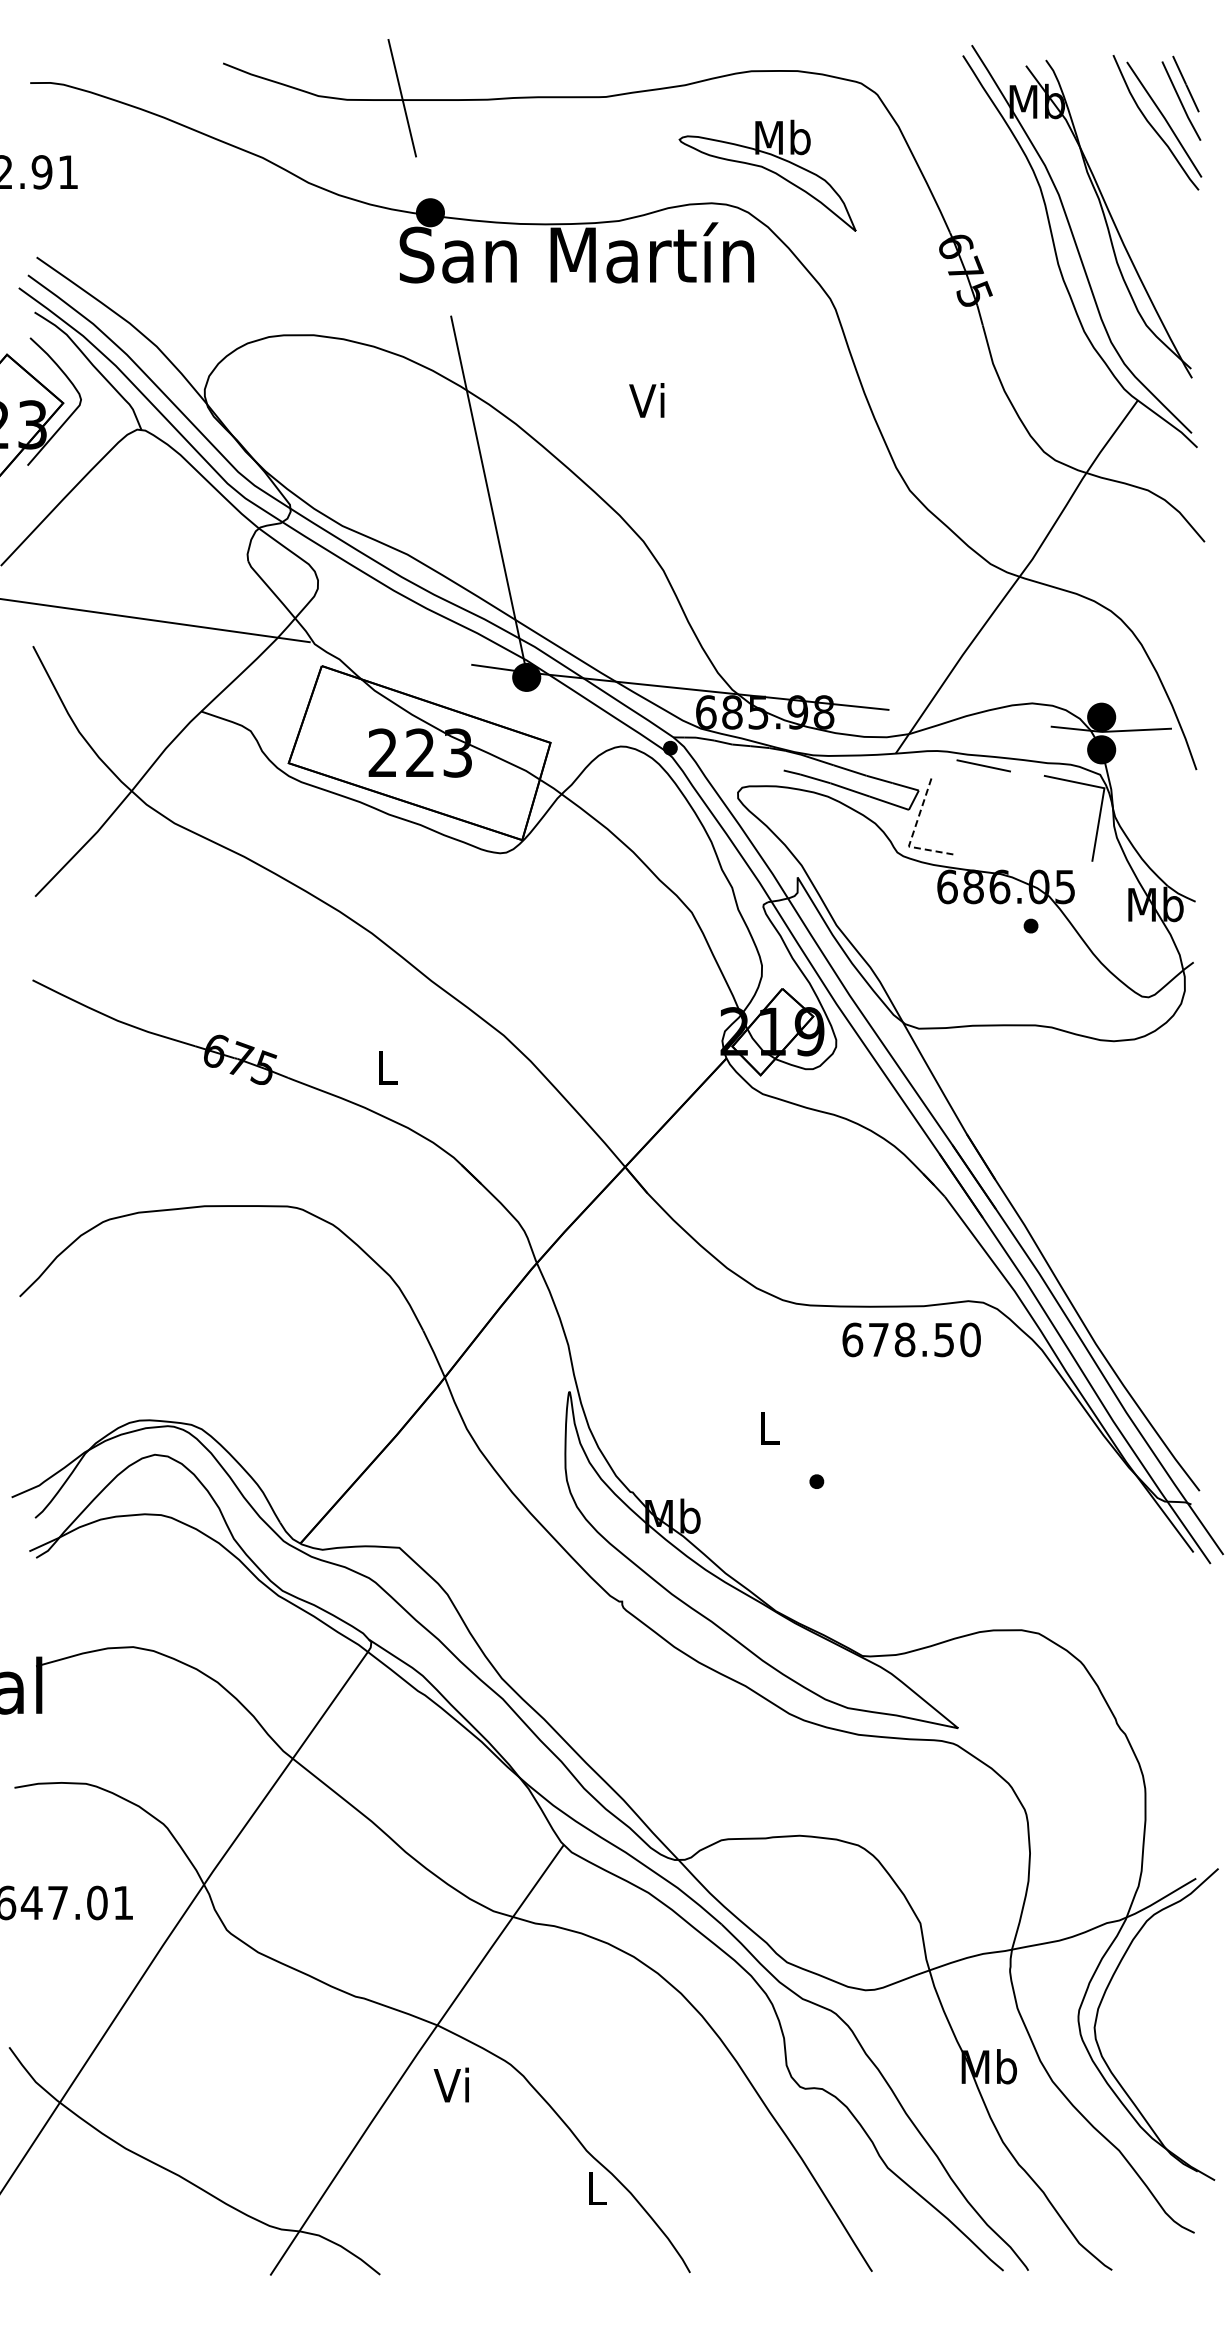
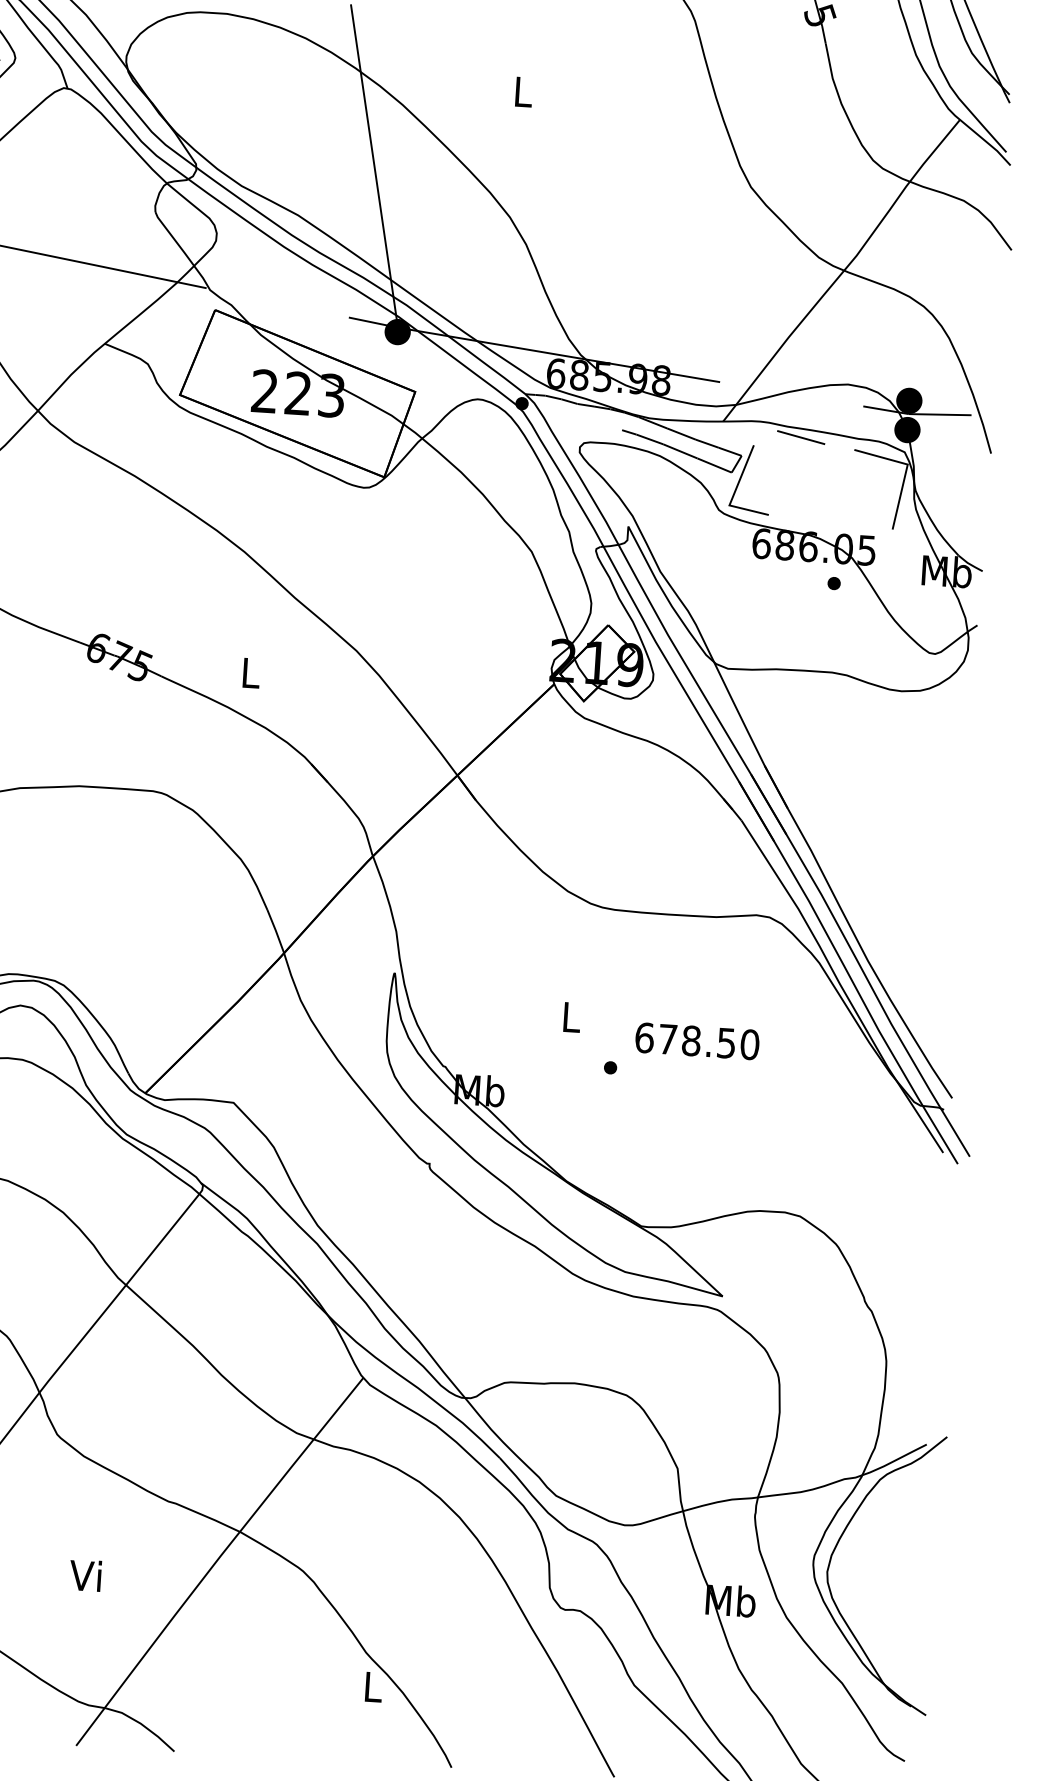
text: (646, 400) -> (520, 91), Vi -> L
line: (912, 834) -> (733, 494), dashed -> solid
text: (911, 1339) -> (697, 1040), moved
text: (450, 2084) -> (84, 1574), moved

